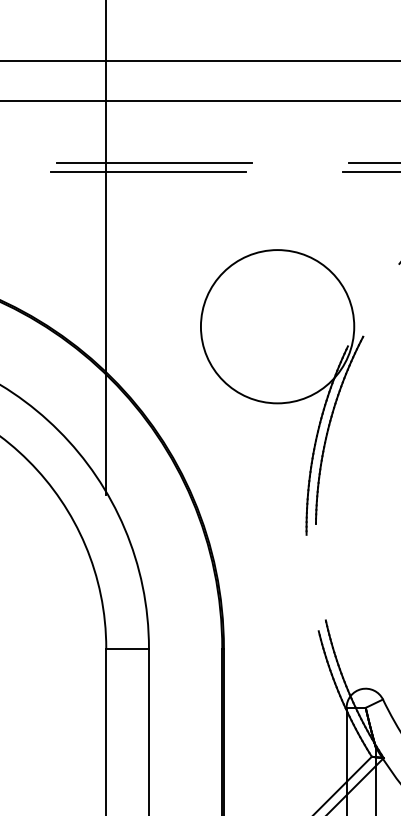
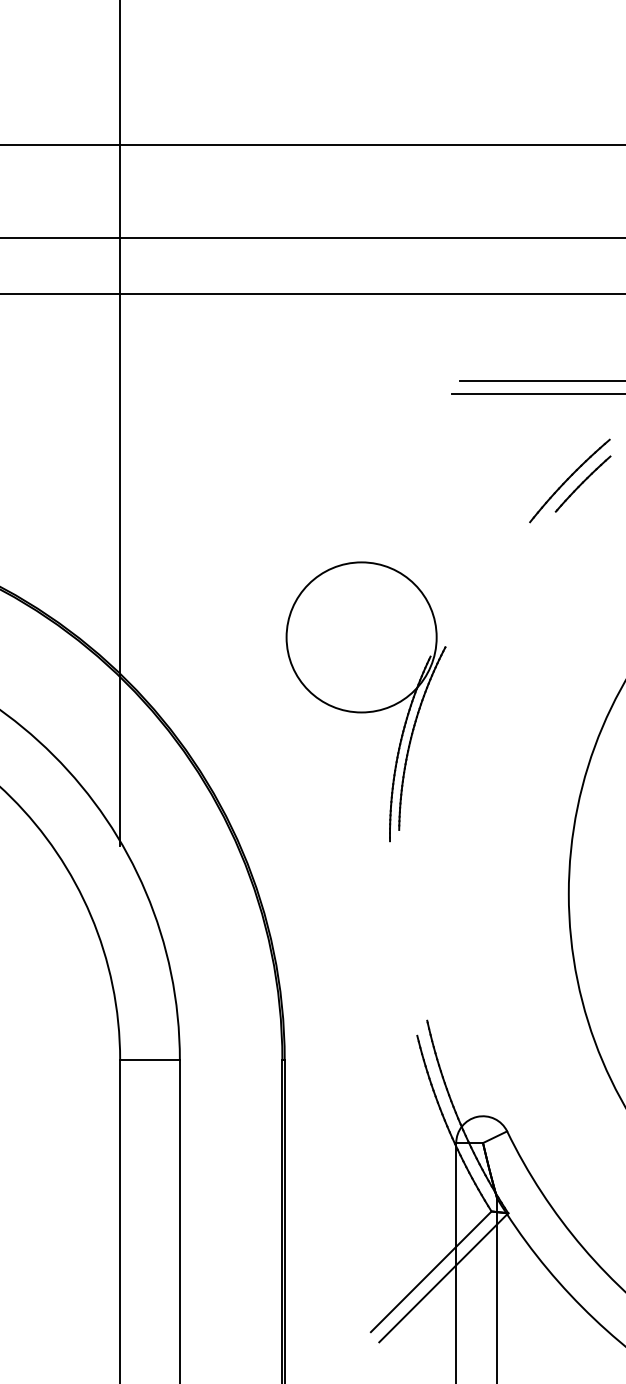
line: (154, 162) -> (187, 380), removed
line: (148, 171) -> (179, 393), removed
part: (281, 392) -> (365, 701), size x0.7

